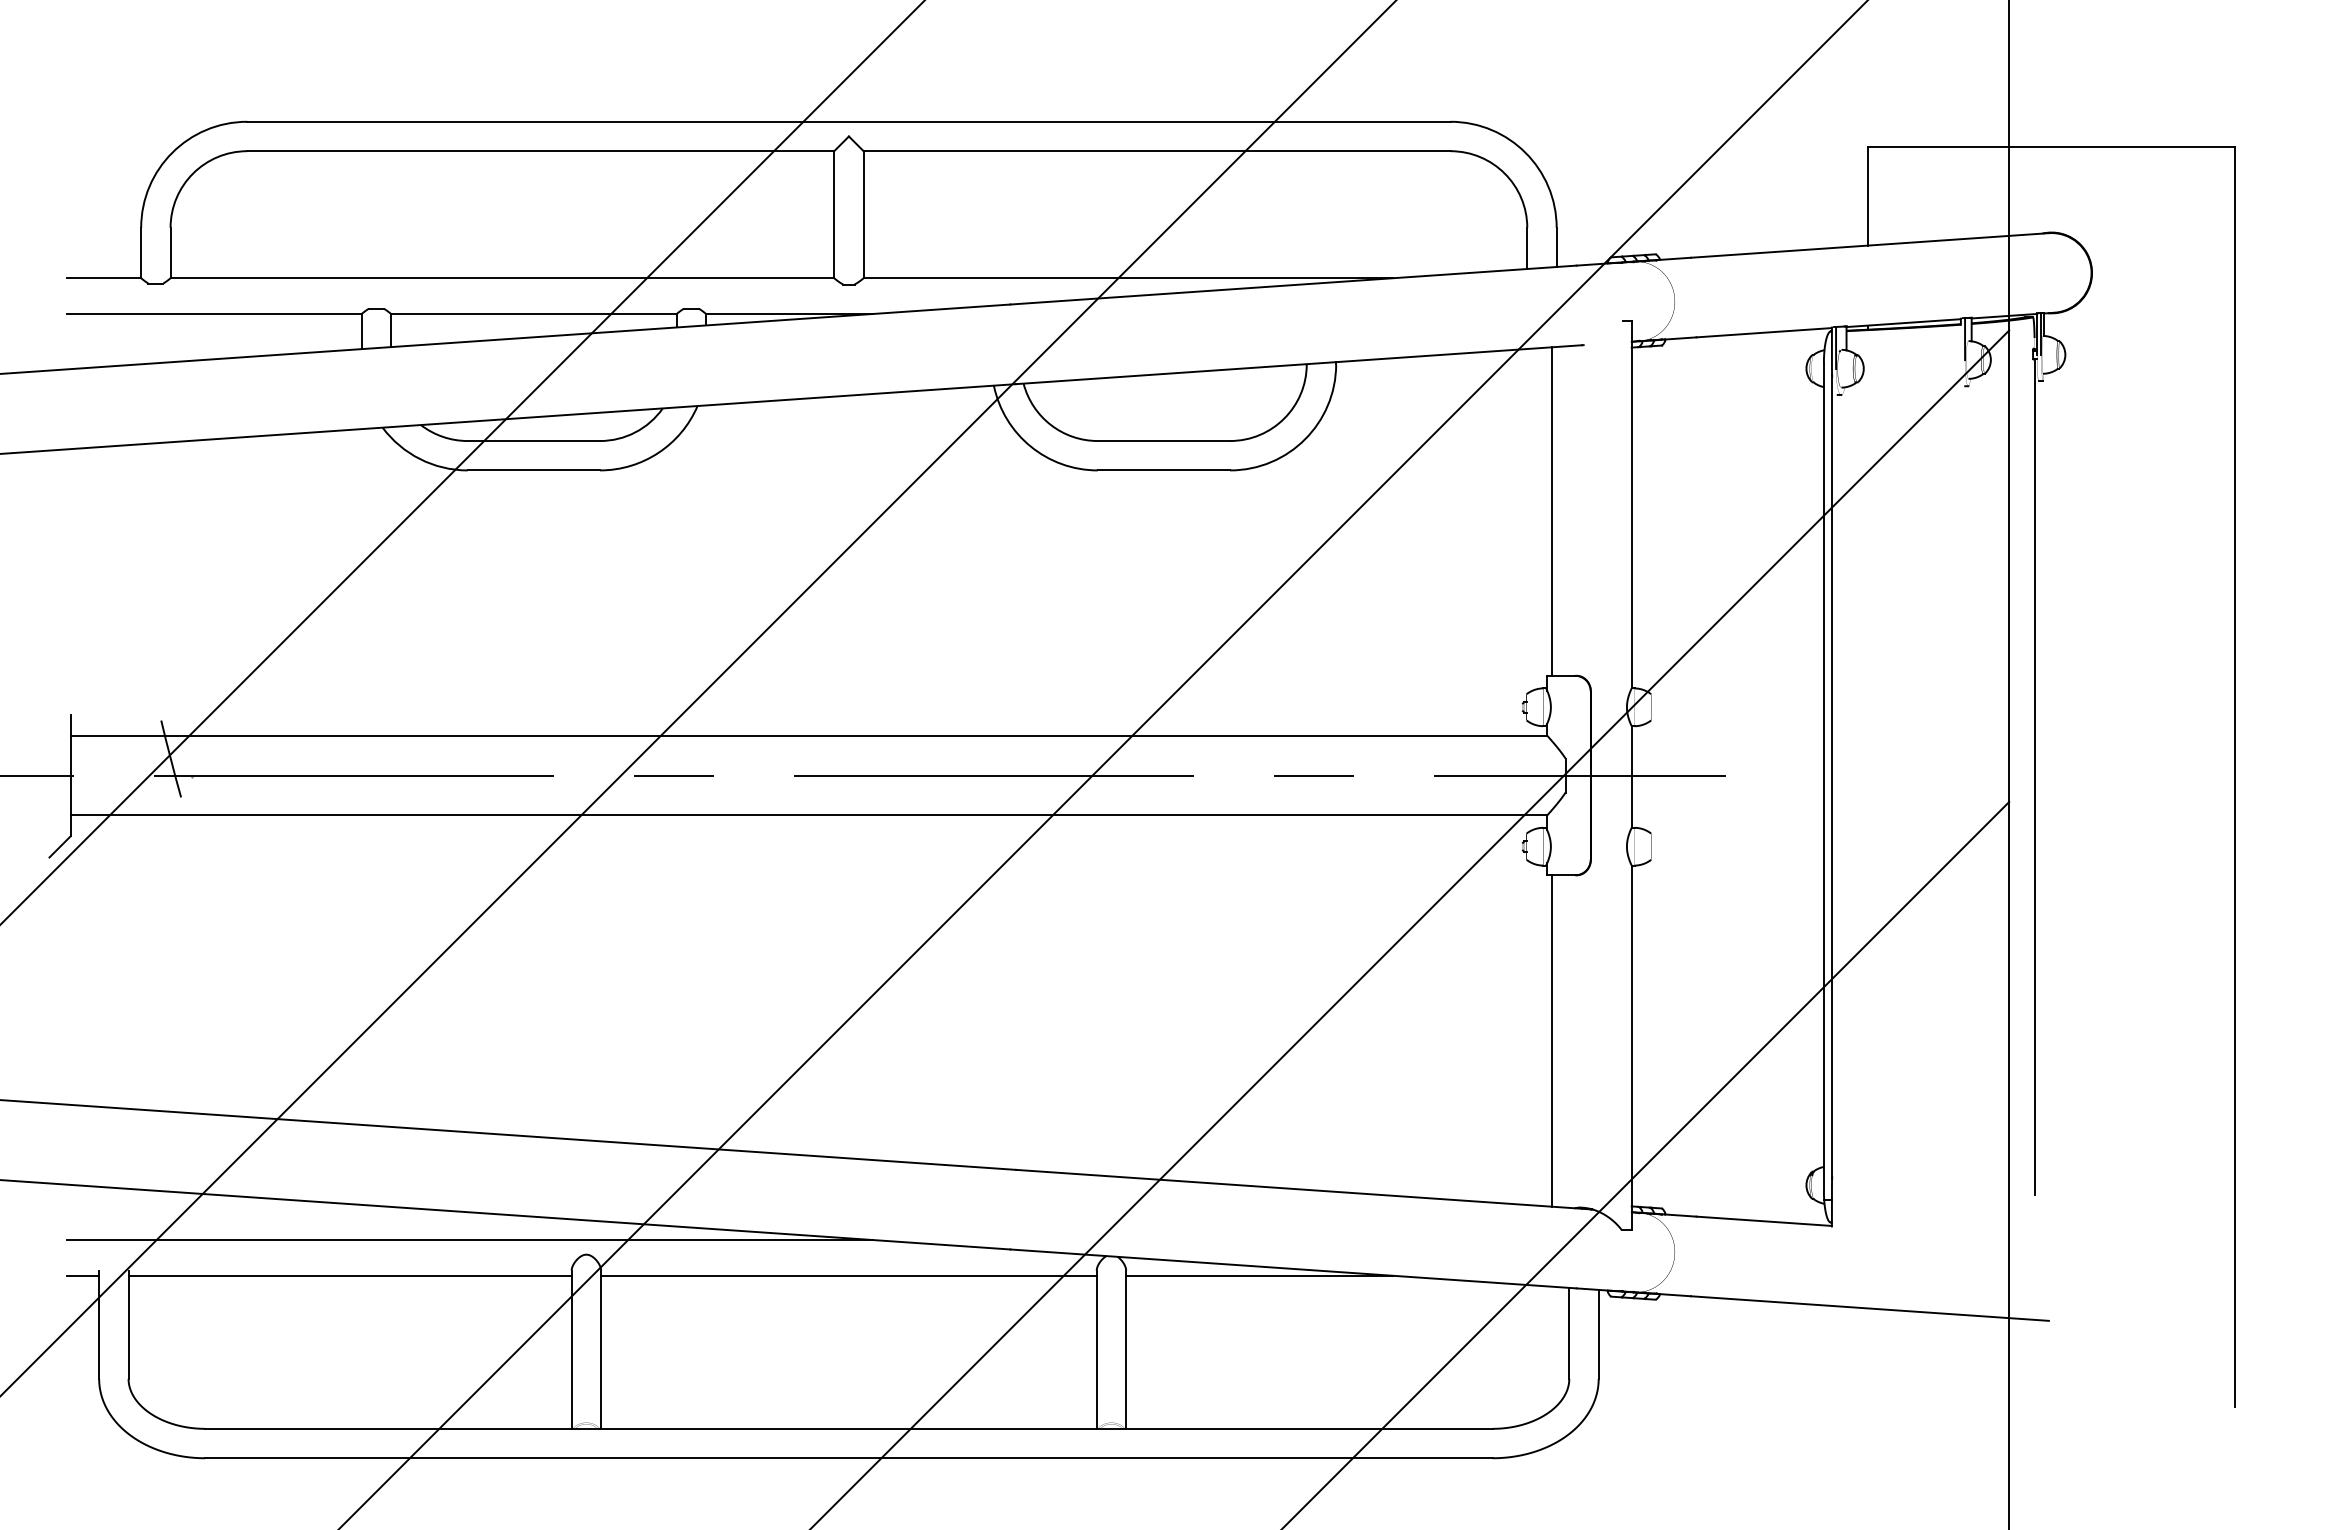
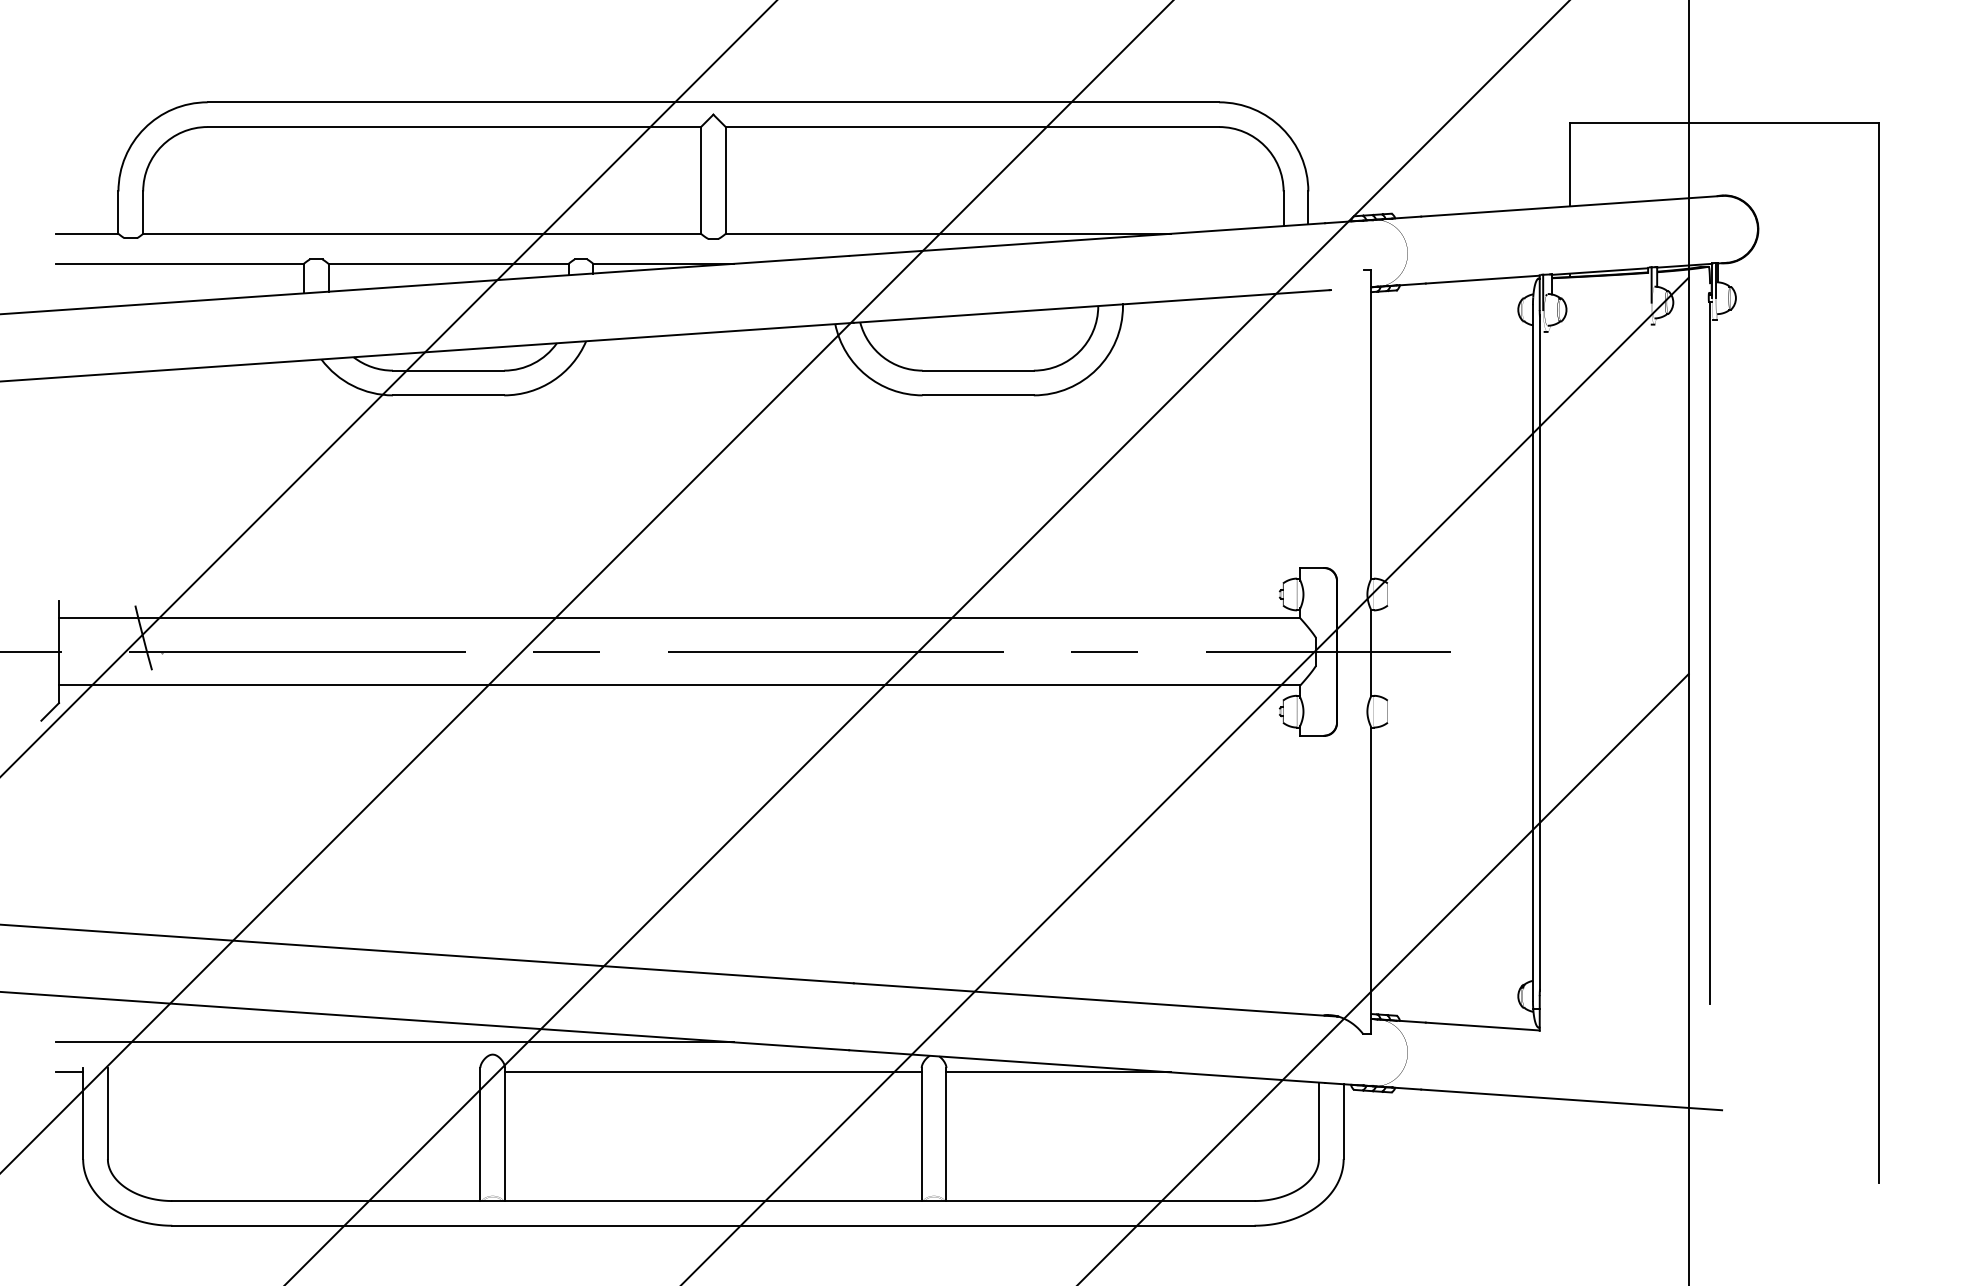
line: (1551, 511) -> (1303, 429), removed
line: (1551, 1040) -> (1303, 874), removed
line: (349, 1275) -> (293, 1072), removed

